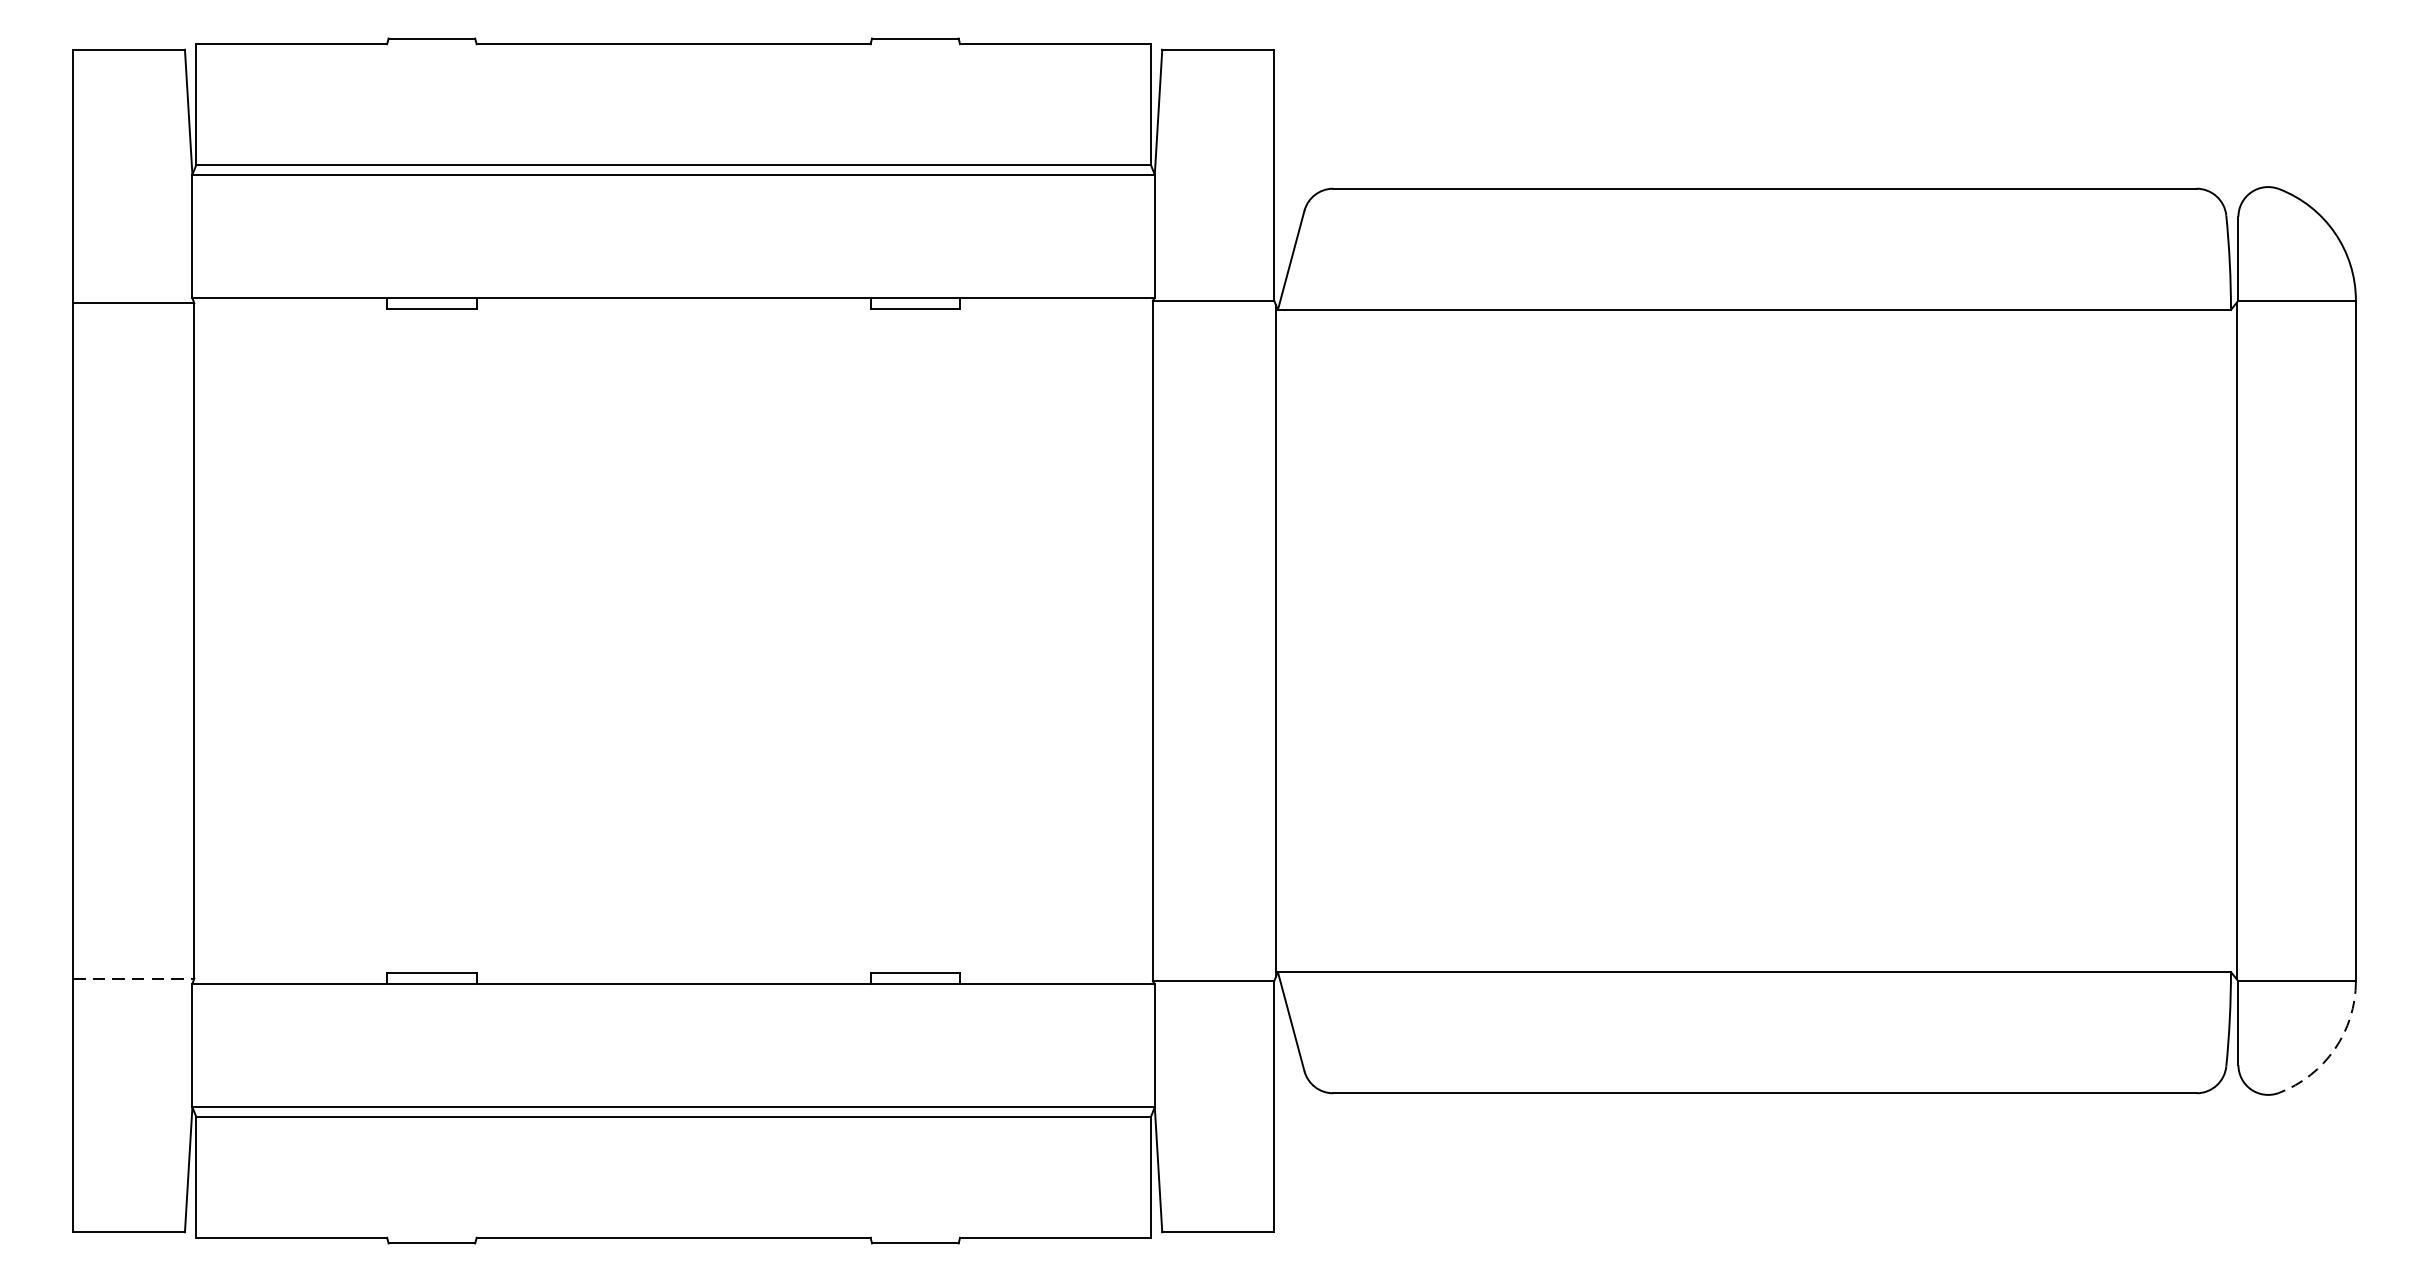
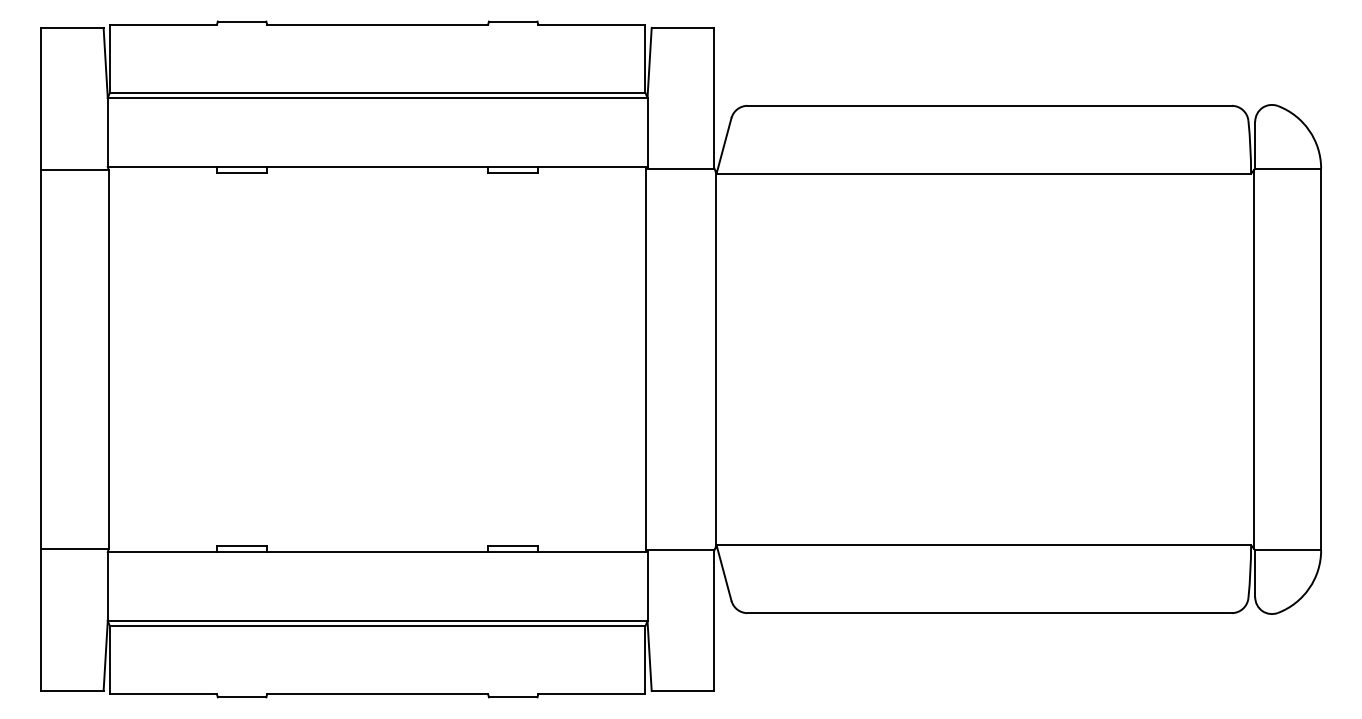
line: (133, 978) -> (74, 548), dashed -> solid
arc: (2335, 1049) -> (1309, 588), dashed -> solid

